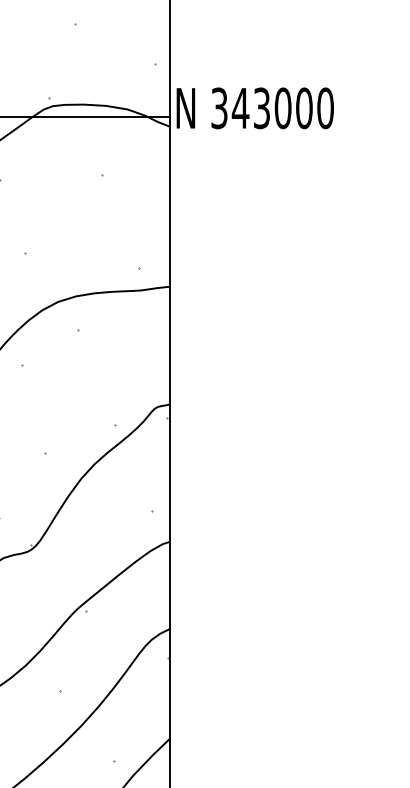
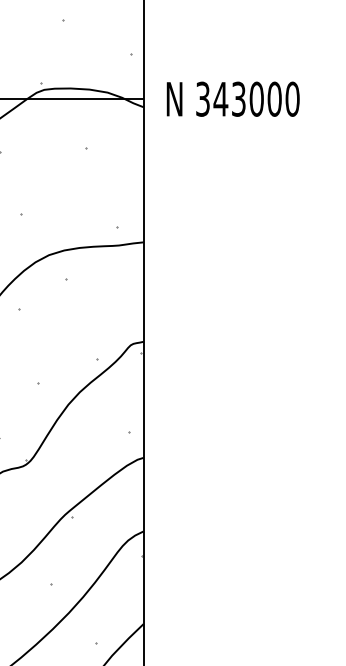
text: (254, 108) -> (232, 99), moved

